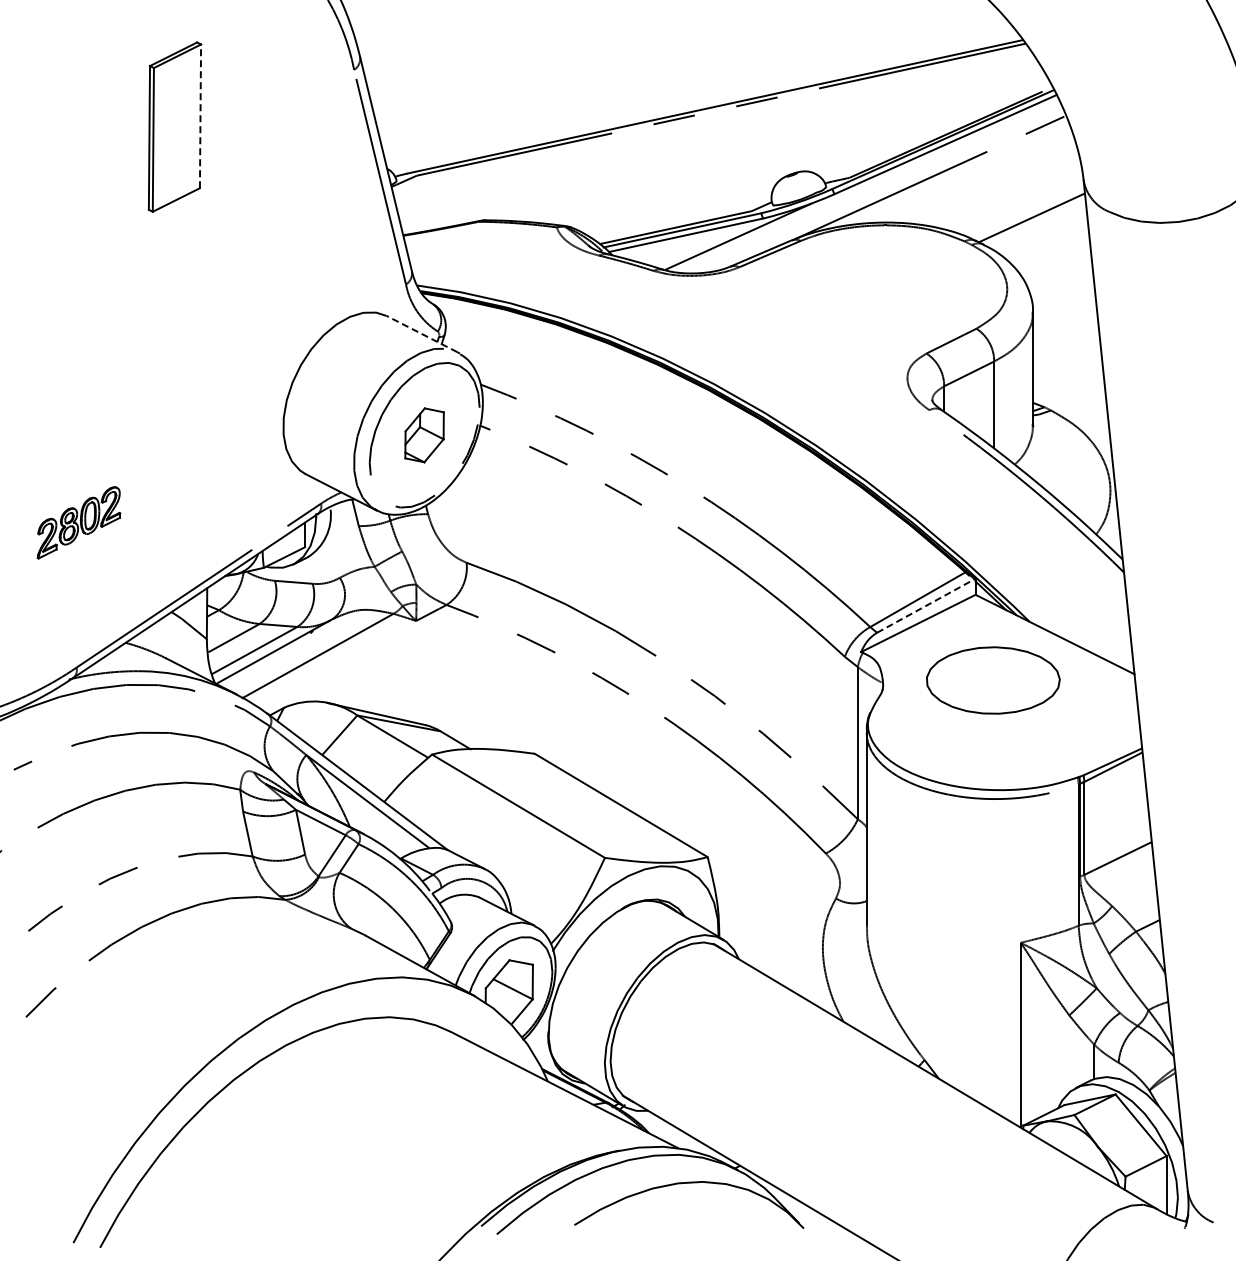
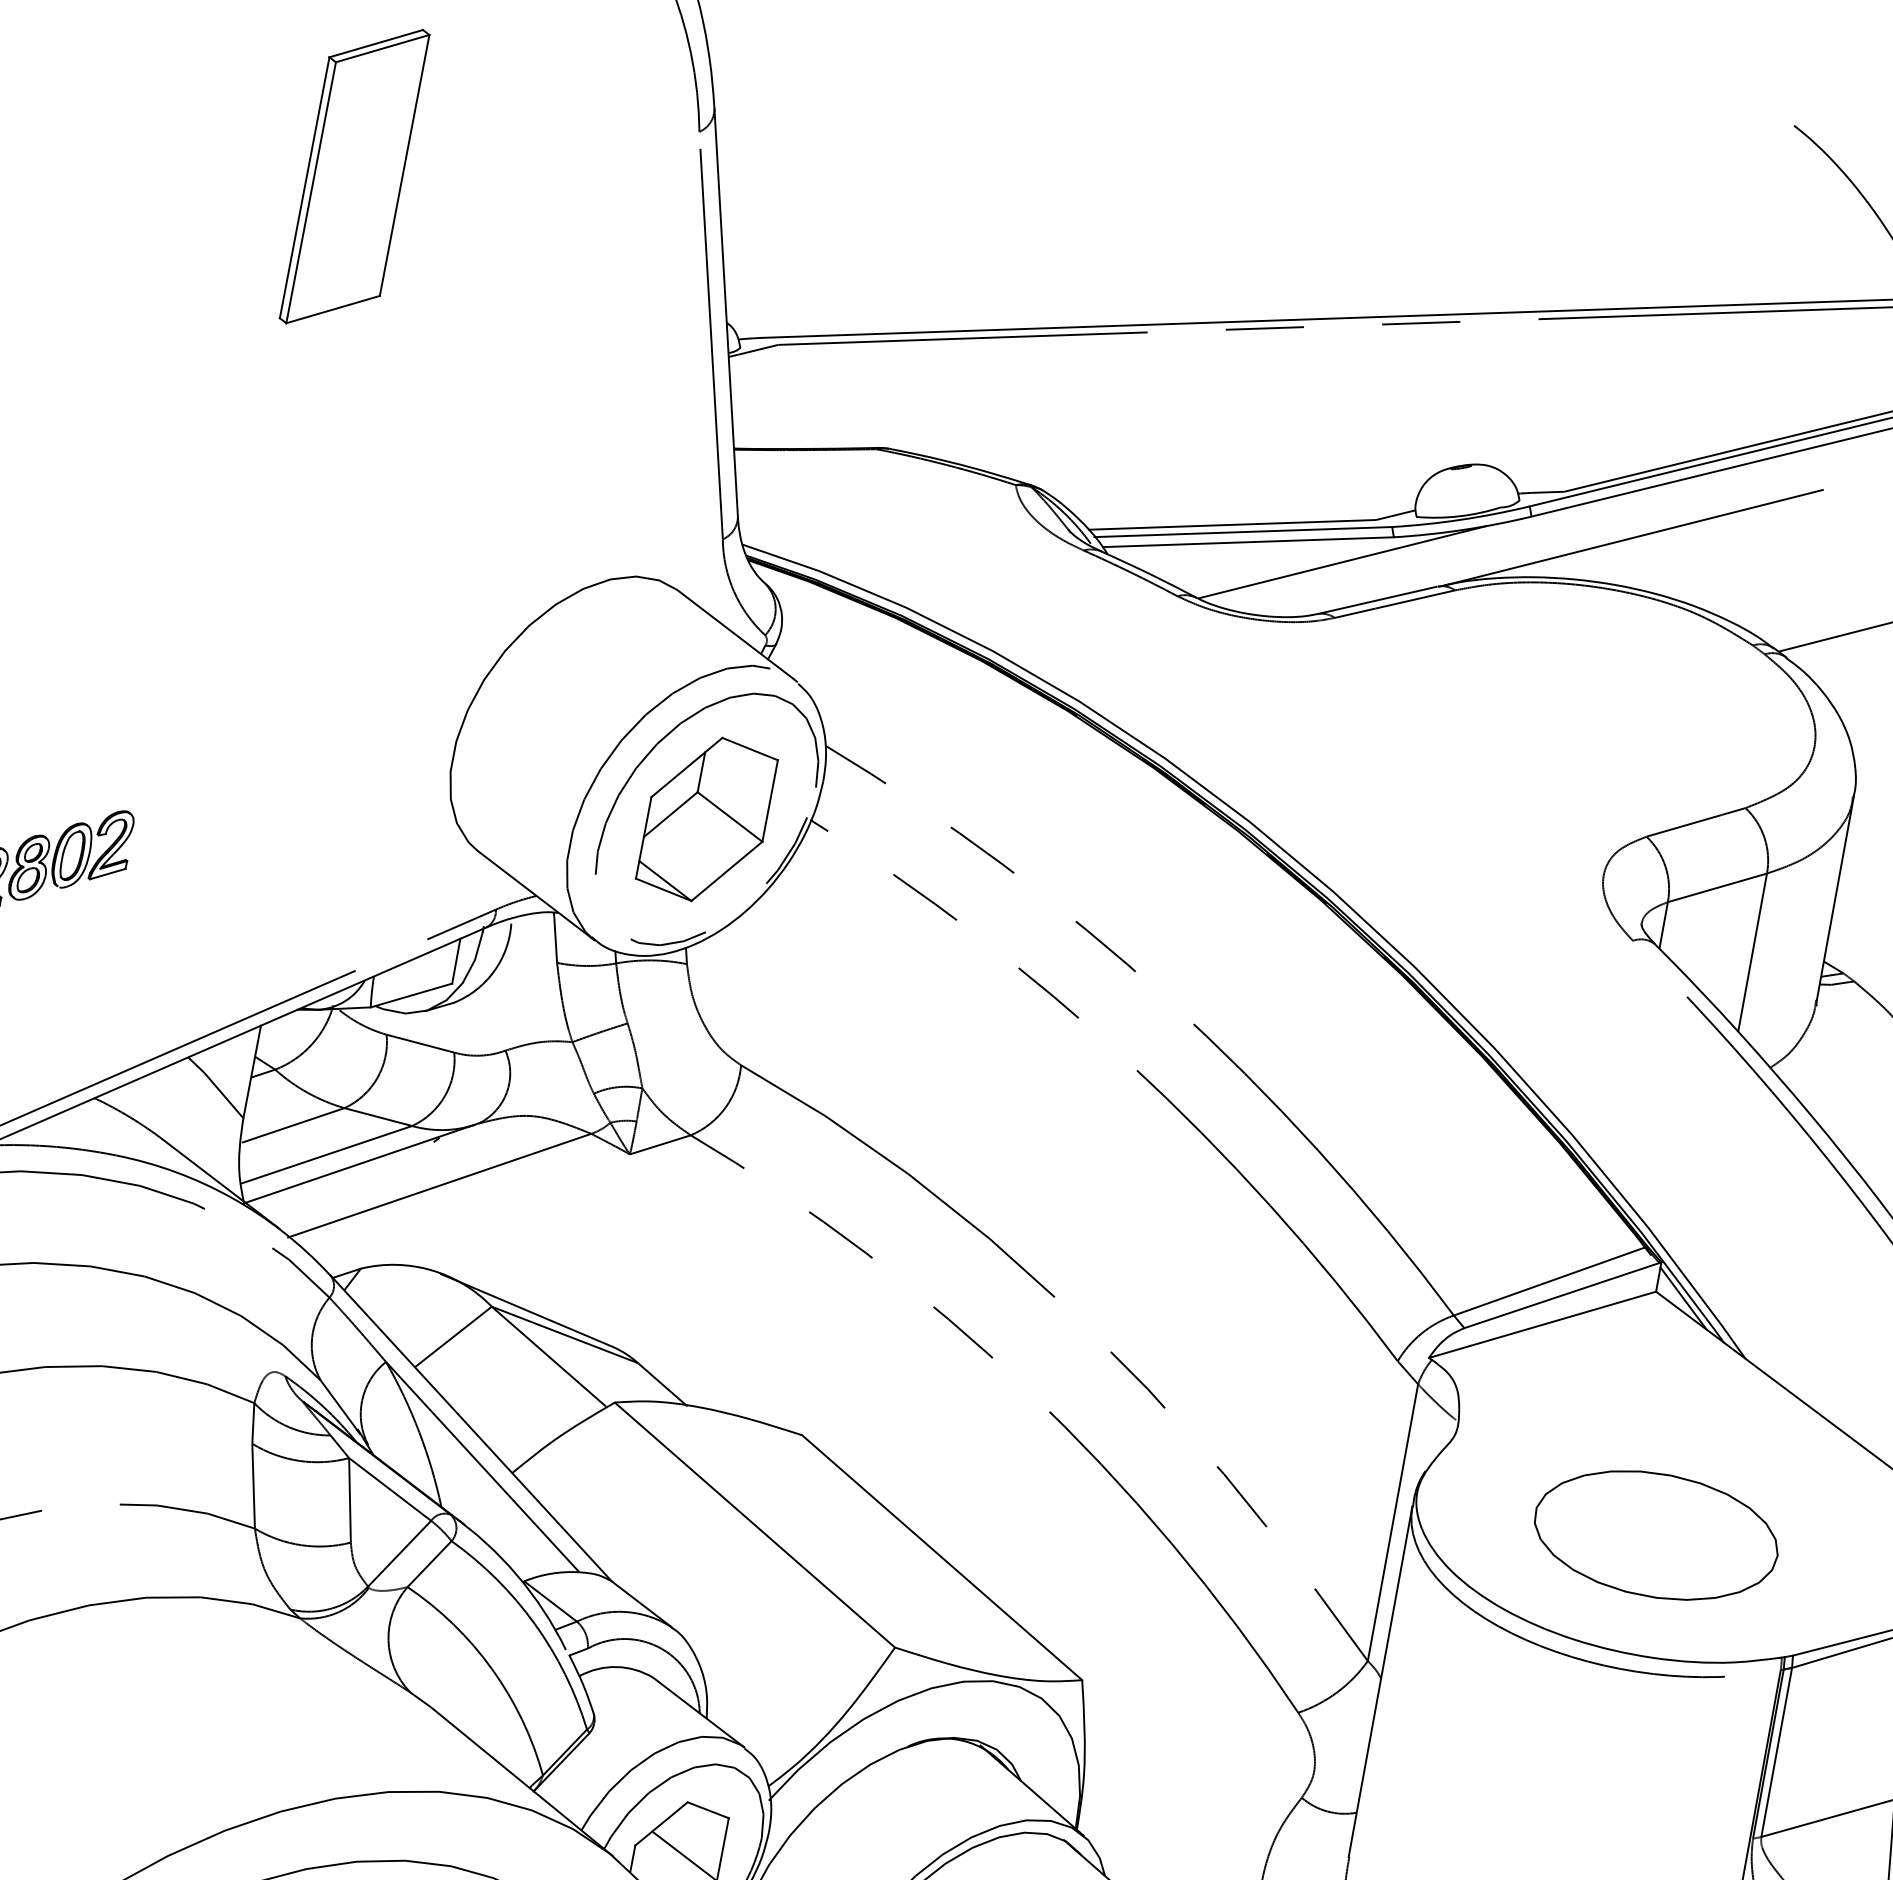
line: (200, 116) -> (404, 165), dashed -> solid
line: (421, 334) -> (734, 635), dashed -> solid
part: (424, 435) -> (706, 819), size x1.67
line: (925, 605) -> (1561, 1294), dashed -> solid
part: (993, 680) -> (1656, 1535), moved

